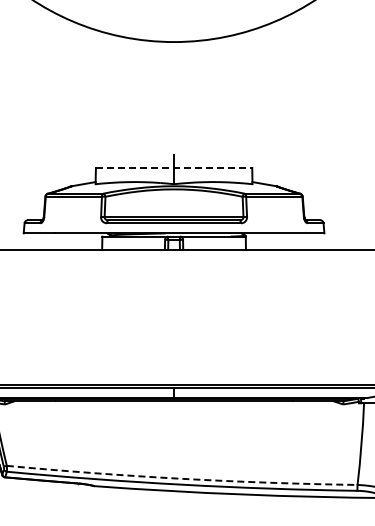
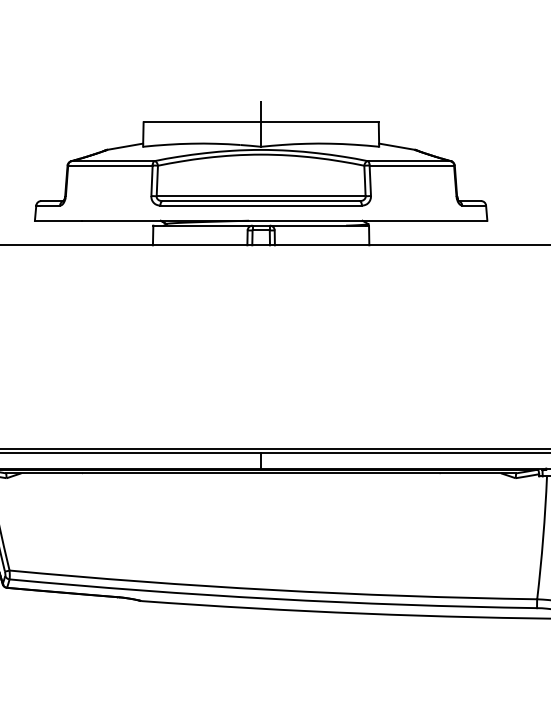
line: (174, 167) -> (261, 121), dashed -> solid
arc: (182, 478) -> (273, 589), dashed -> solid

